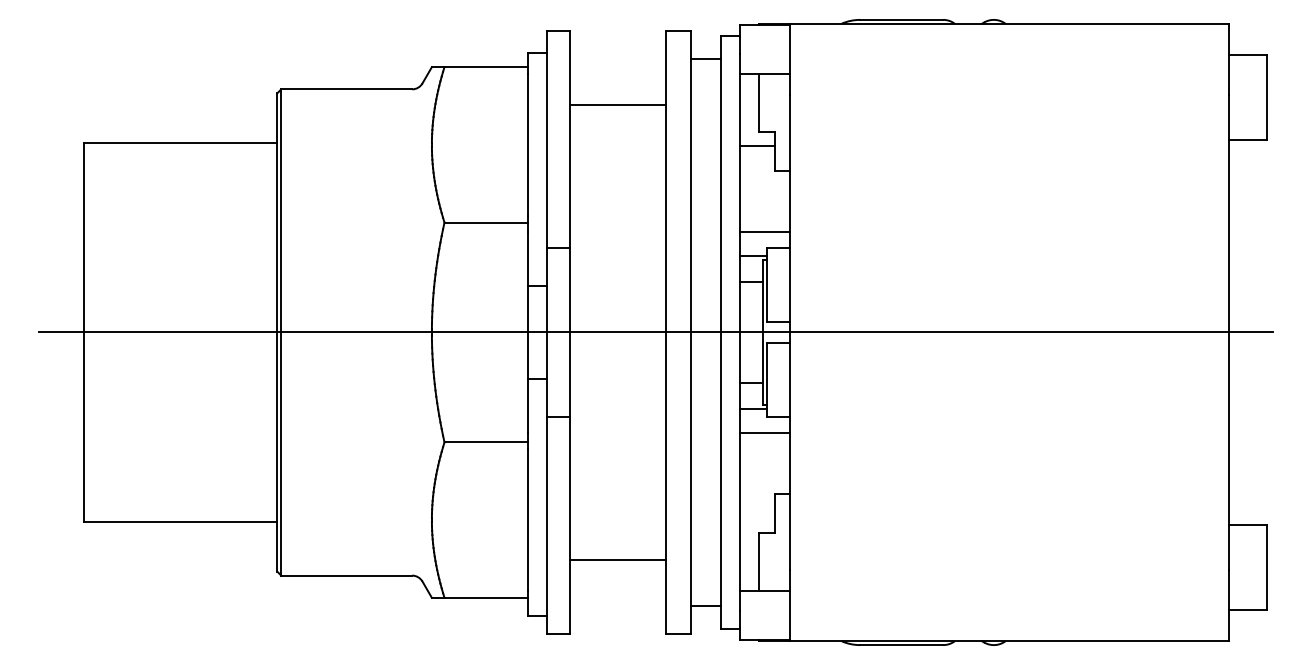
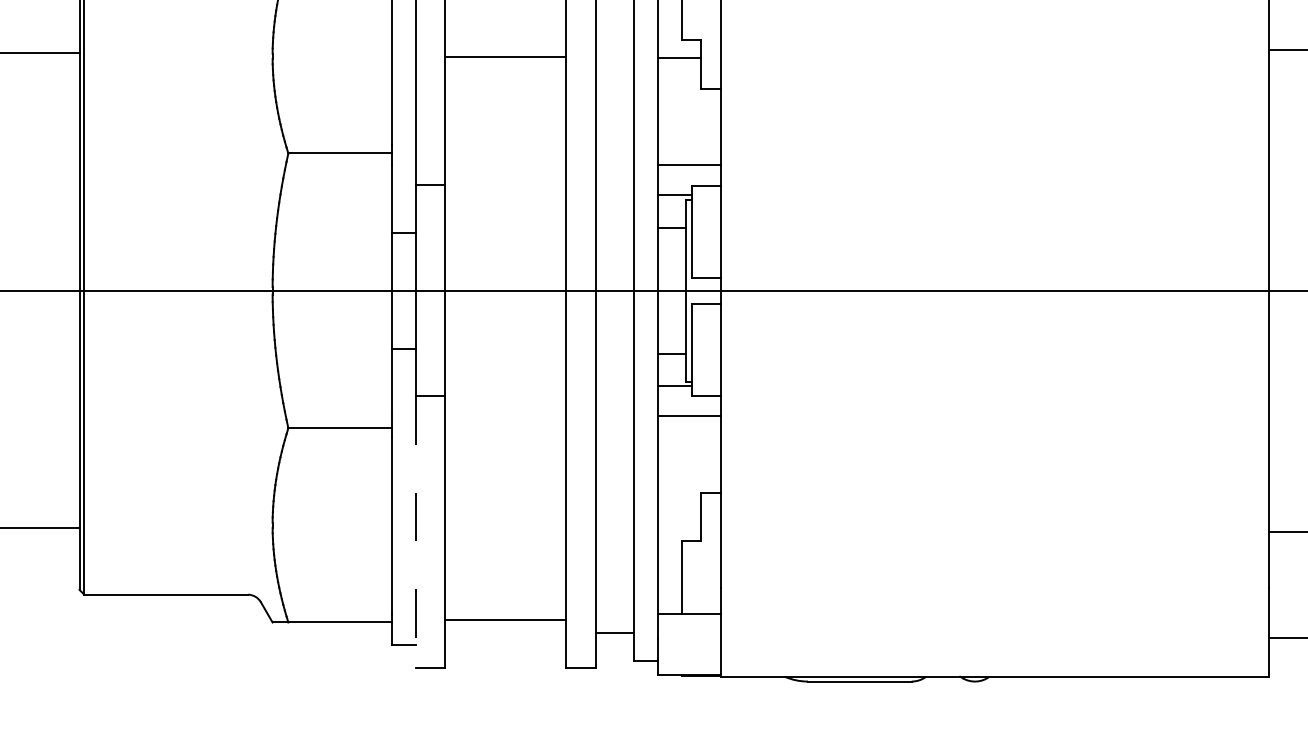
line: (617, 104) -> (504, 57), moved
line: (546, 525) -> (415, 532), solid -> dashed
line: (617, 560) -> (504, 620), moved

